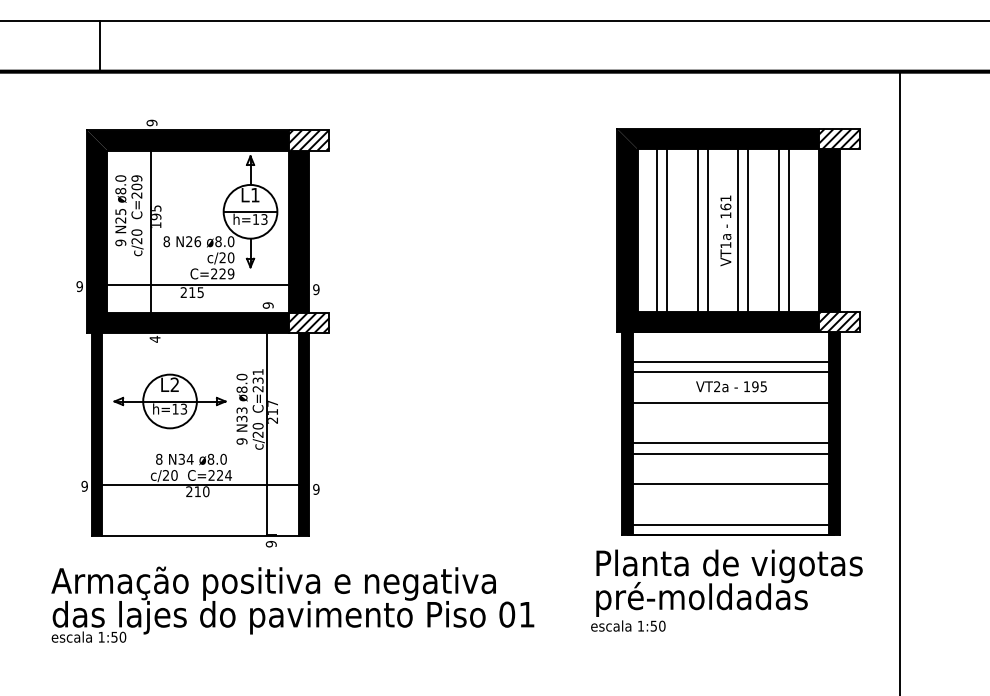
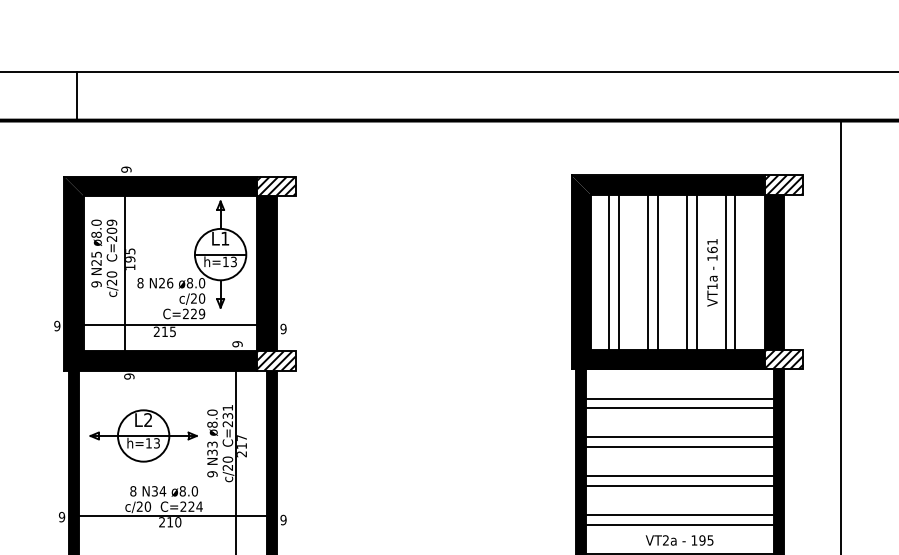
text: (725, 230) -> (712, 272), moved
text: (154, 338) -> (128, 375), 4 -> 9
text: (731, 386) -> (679, 540), moved
line: (730, 413) -> (679, 447), added
line: (730, 494) -> (679, 524), added

